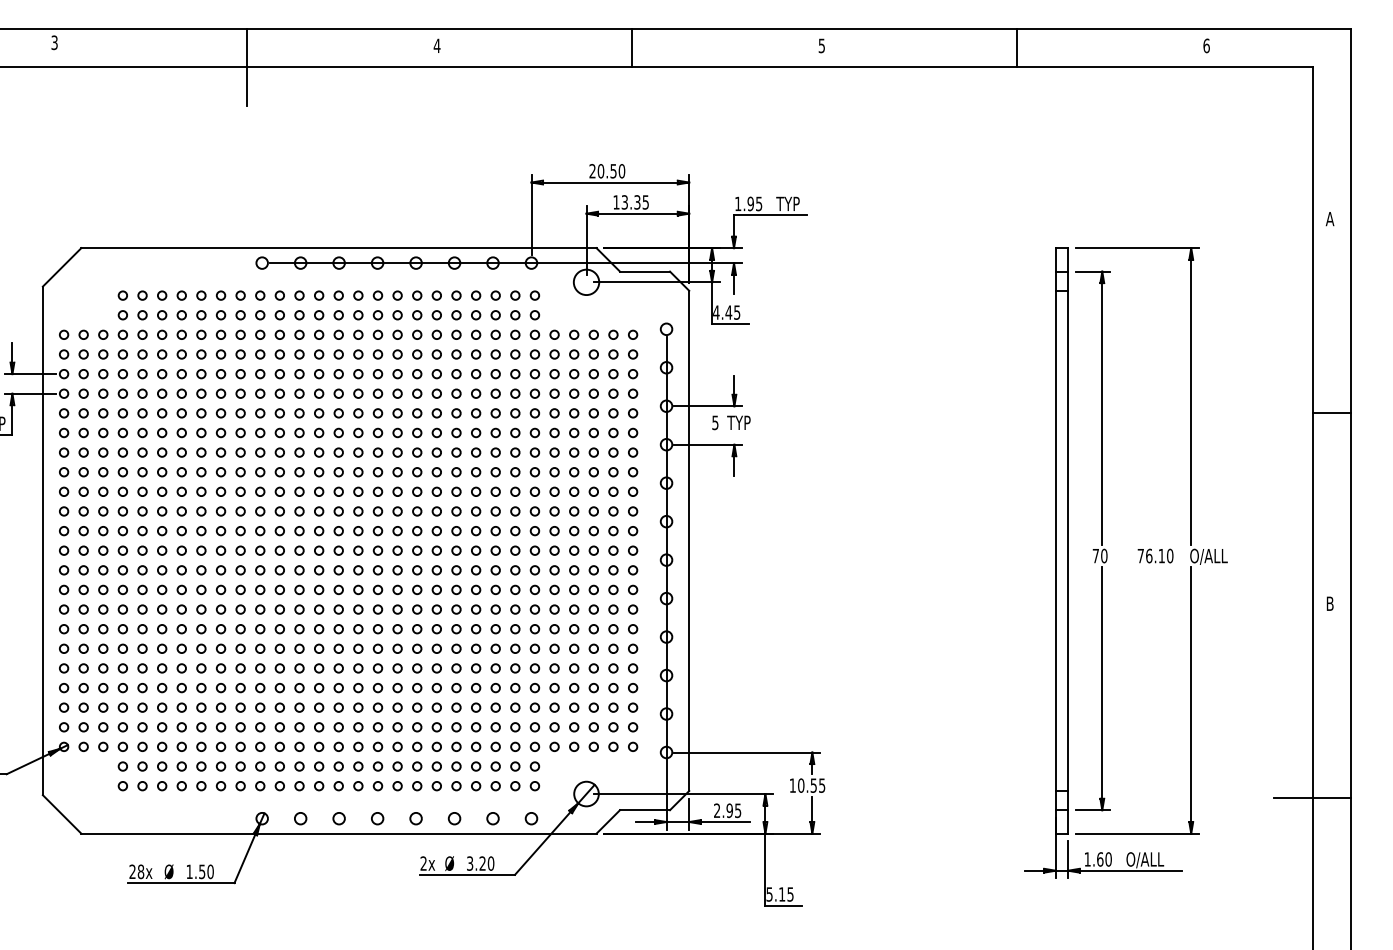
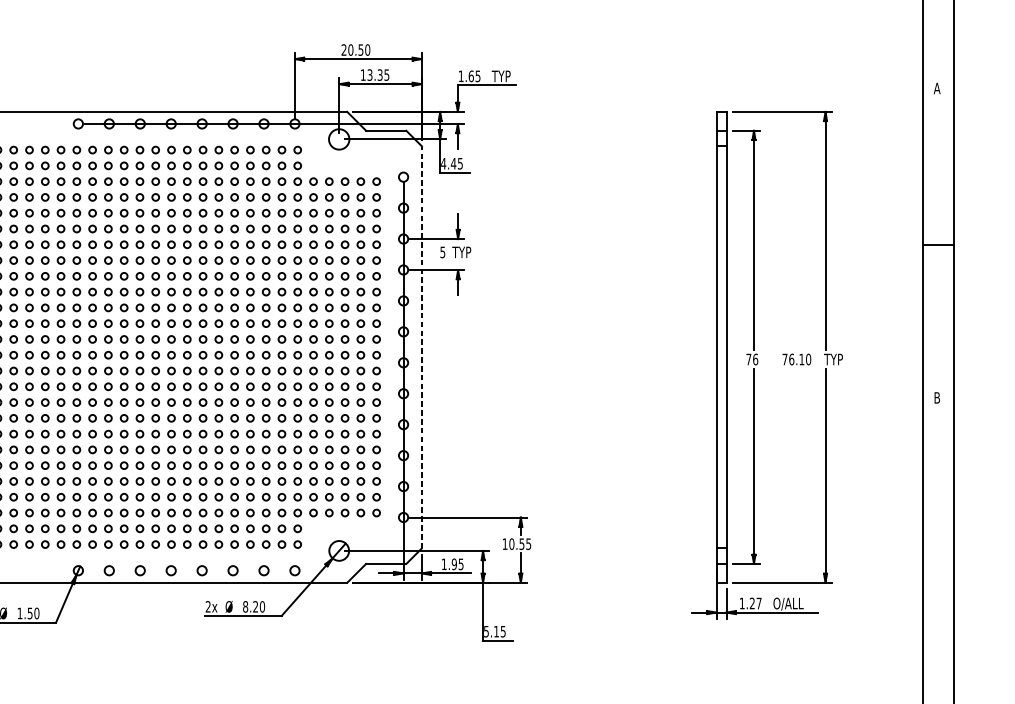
text: (750, 203) -> (471, 76), 1.95 -> 1.65
line: (689, 540) -> (422, 347), solid -> dashed
text: (1104, 555) -> (755, 359), 70 -> 76
text: (1208, 556) -> (839, 359), O/ALL -> TYP
line: (1312, 798) -> (923, 554), removed
text: (717, 810) -> (444, 564), 2.95 -> 1.95
text: (1104, 859) -> (755, 603), 1.60 -> 1.27
text: (469, 863) -> (245, 606), 3.20 -> 8.20

